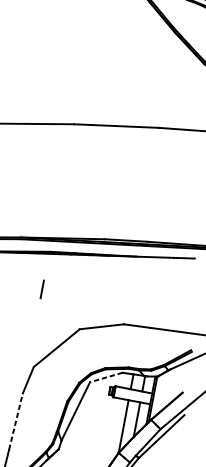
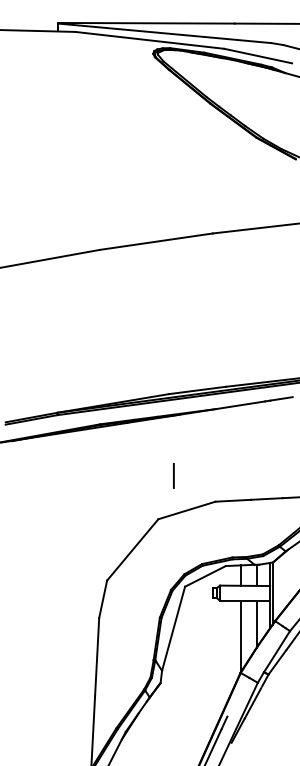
line: (42, 289) -> (173, 475), moved
line: (106, 377) -> (205, 576), dashed -> solid
line: (16, 421) -> (97, 656), dashed -> solid

